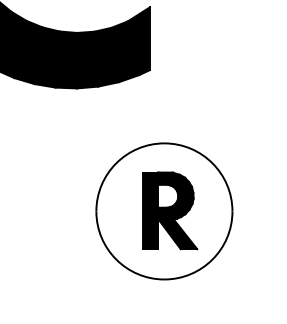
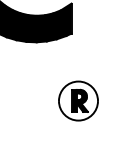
part: (164, 210) -> (78, 100), size x0.6

